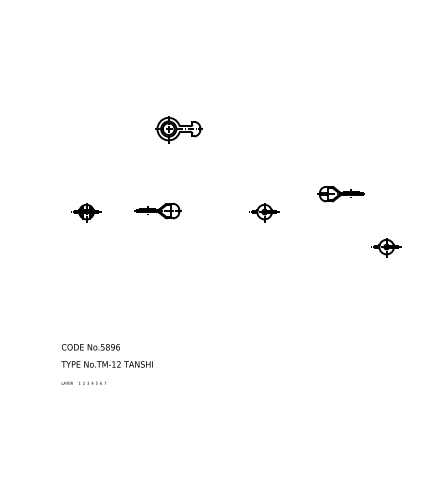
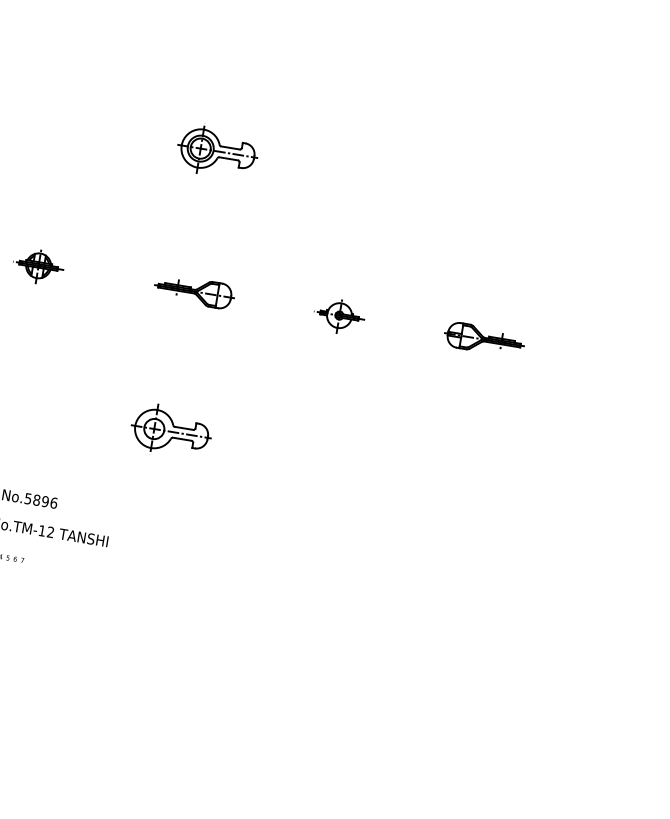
part: (340, 194) -> (482, 340), moved
part: (157, 211) -> (193, 292), moved
part: (386, 247) -> (535, 409), removed
part: (178, 294) -> (170, 430), added

